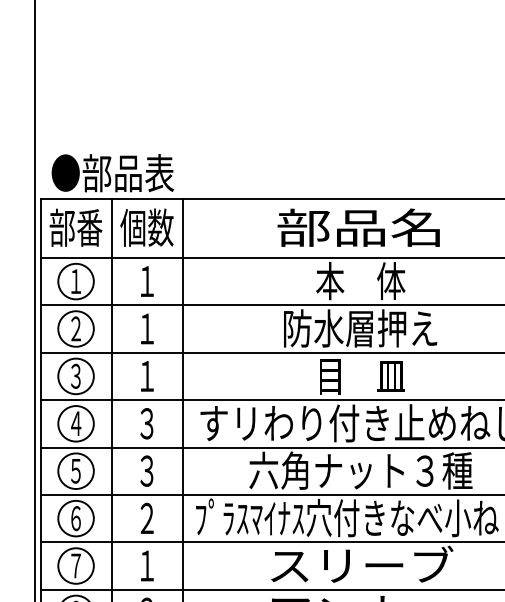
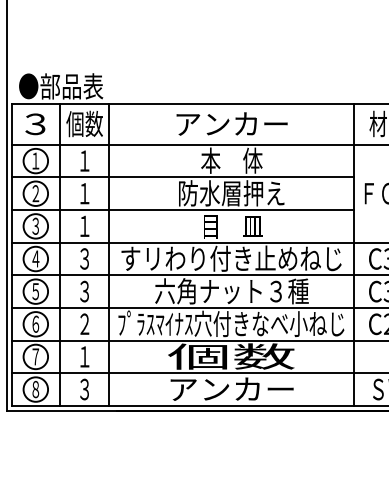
text: (75, 227) -> (35, 123), 部番 -> ３
text: (358, 227) -> (230, 123), 部品名 -> アンカー
text: (360, 565) -> (231, 356), スリーブ -> 個数

